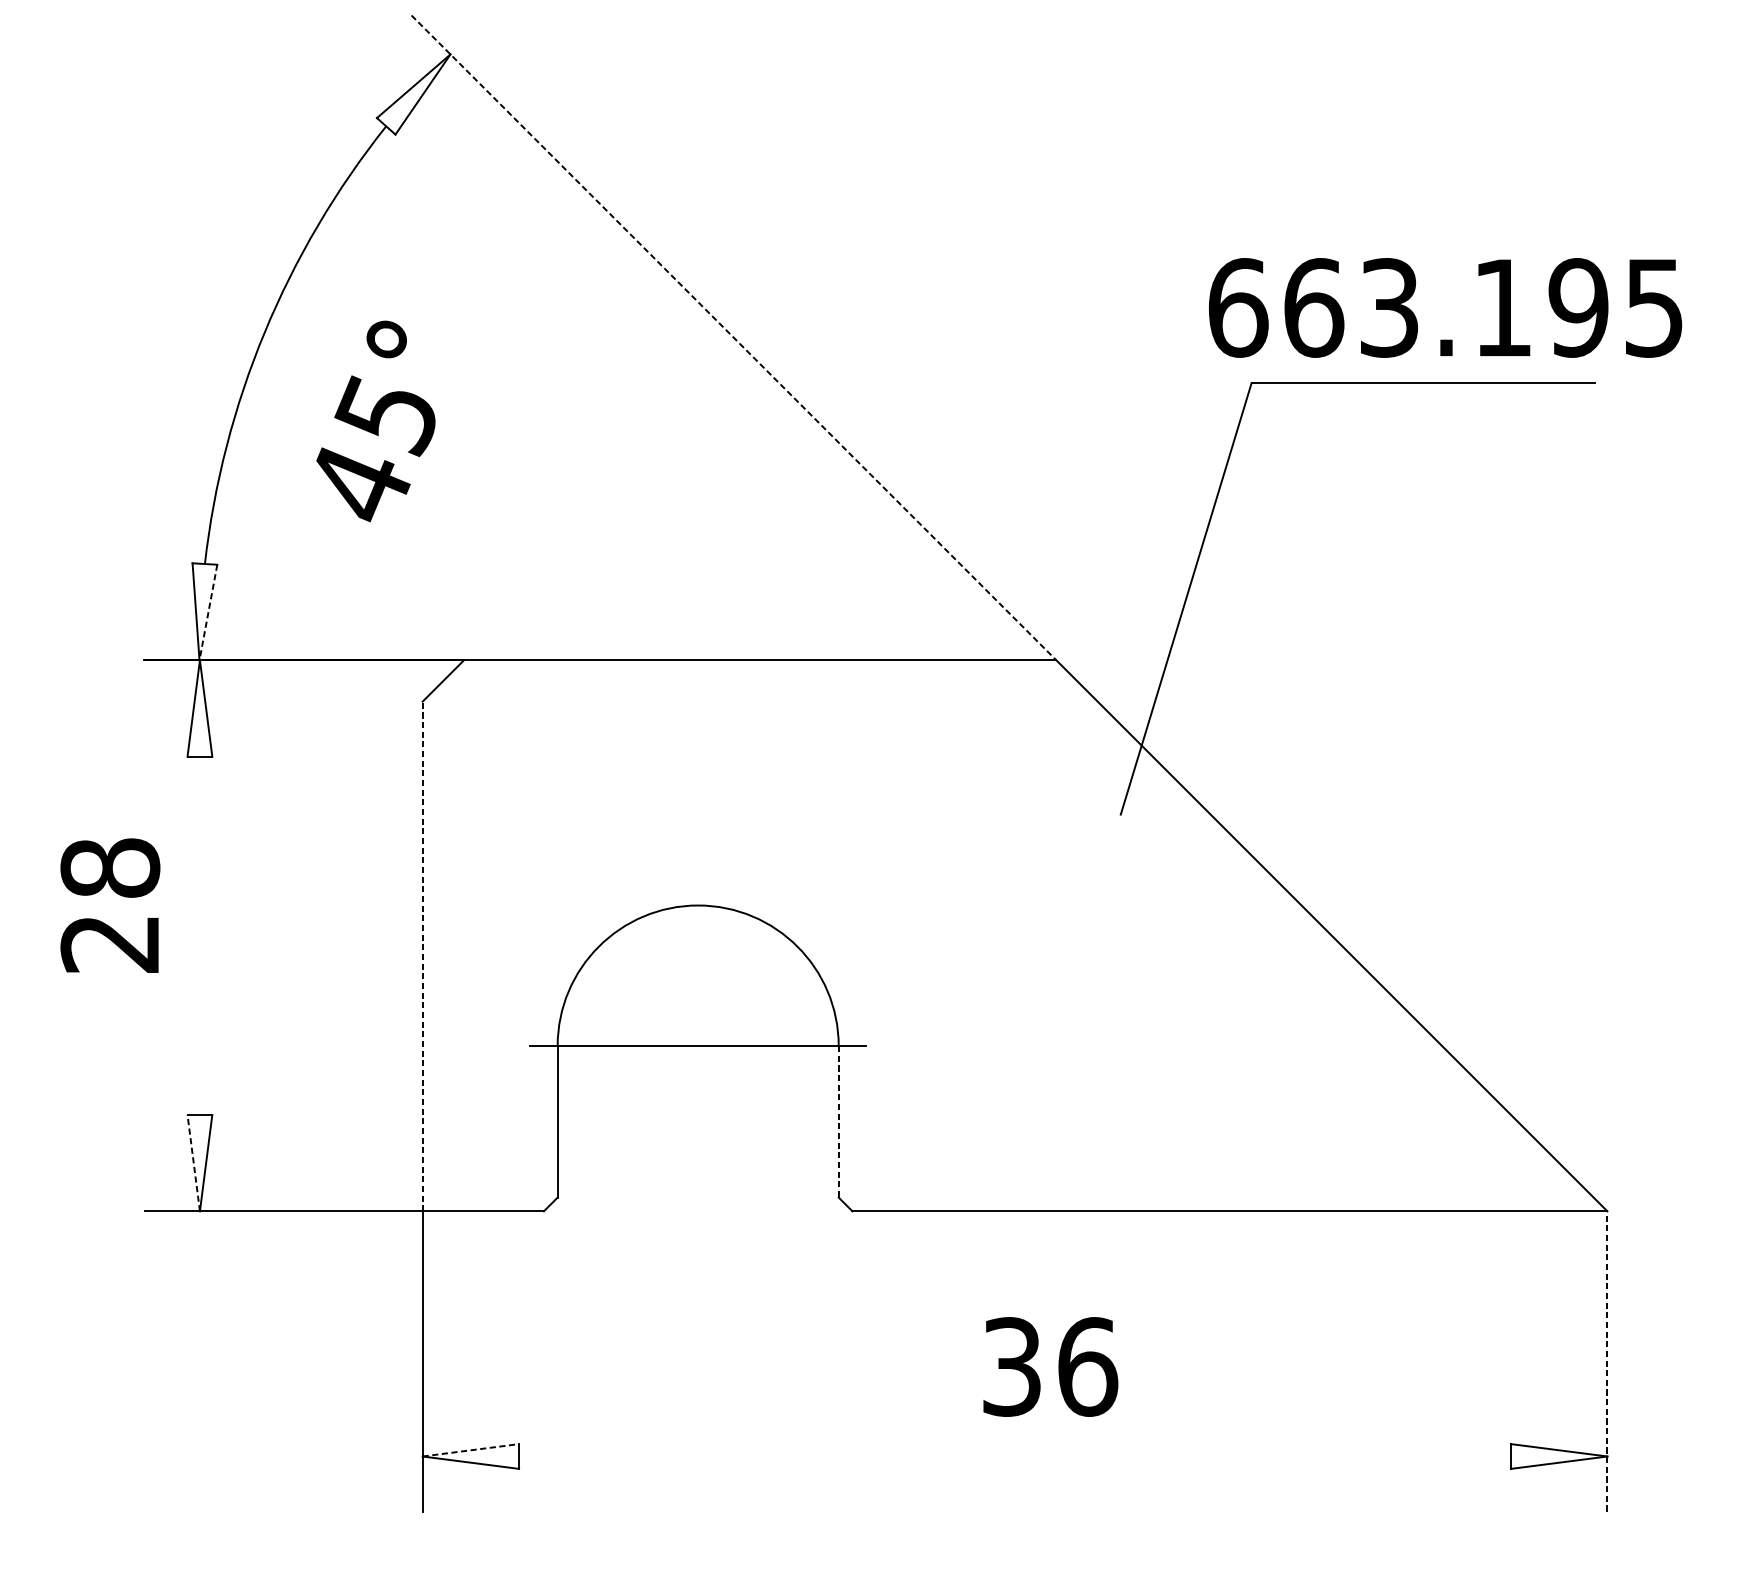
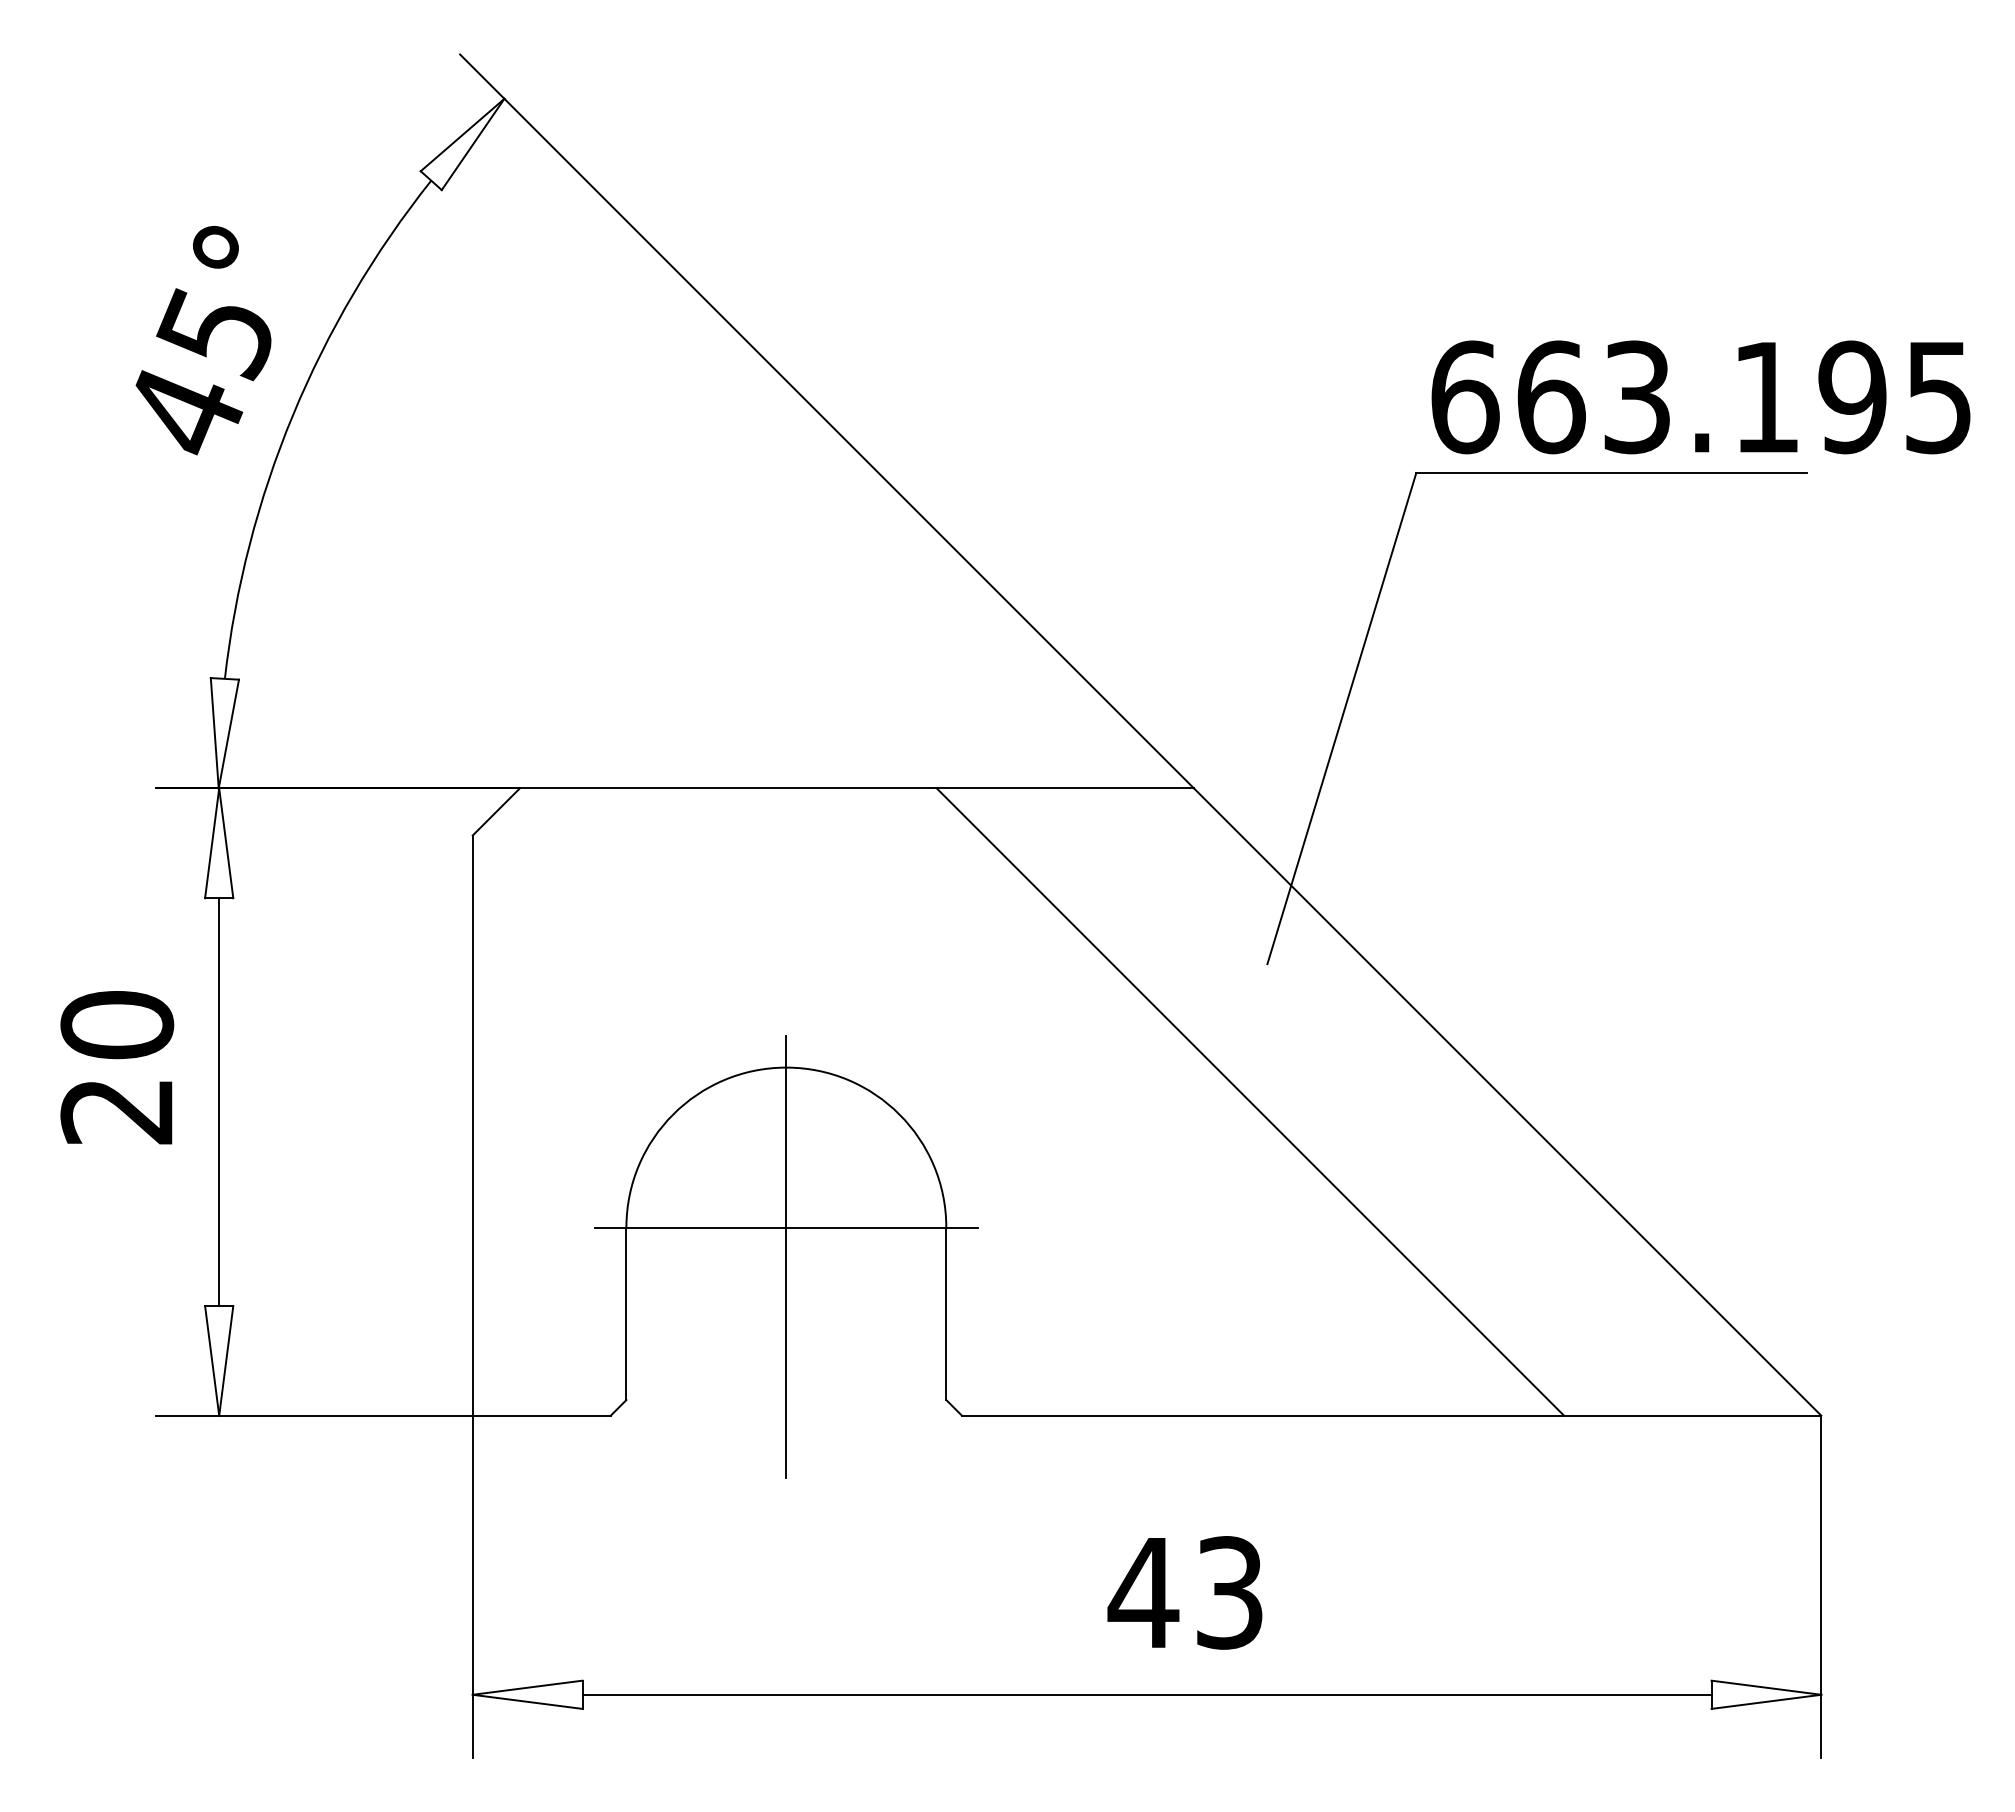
text: (1445, 308) -> (1700, 397), moved
line: (734, 337) -> (827, 421), dashed -> solid
text: (375, 421) -> (203, 340), moved
line: (208, 612) -> (228, 734), dashed -> solid
text: (109, 868) -> (116, 1025), 28 -> 20
line: (200, 935) -> (219, 1101), added
line: (1105, 935) -> (1250, 1101), added
line: (422, 956) -> (472, 1125), dashed -> solid
line: (698, 1072) -> (786, 1257), added
line: (838, 1122) -> (946, 1314), dashed -> solid
line: (194, 1162) -> (212, 1360), dashed -> solid
line: (1607, 1361) -> (1821, 1586), dashed -> solid
text: (1048, 1366) -> (1185, 1592), 36 -> 43
line: (471, 1450) -> (528, 1687), dashed -> solid
line: (1014, 1456) -> (1146, 1694), added

